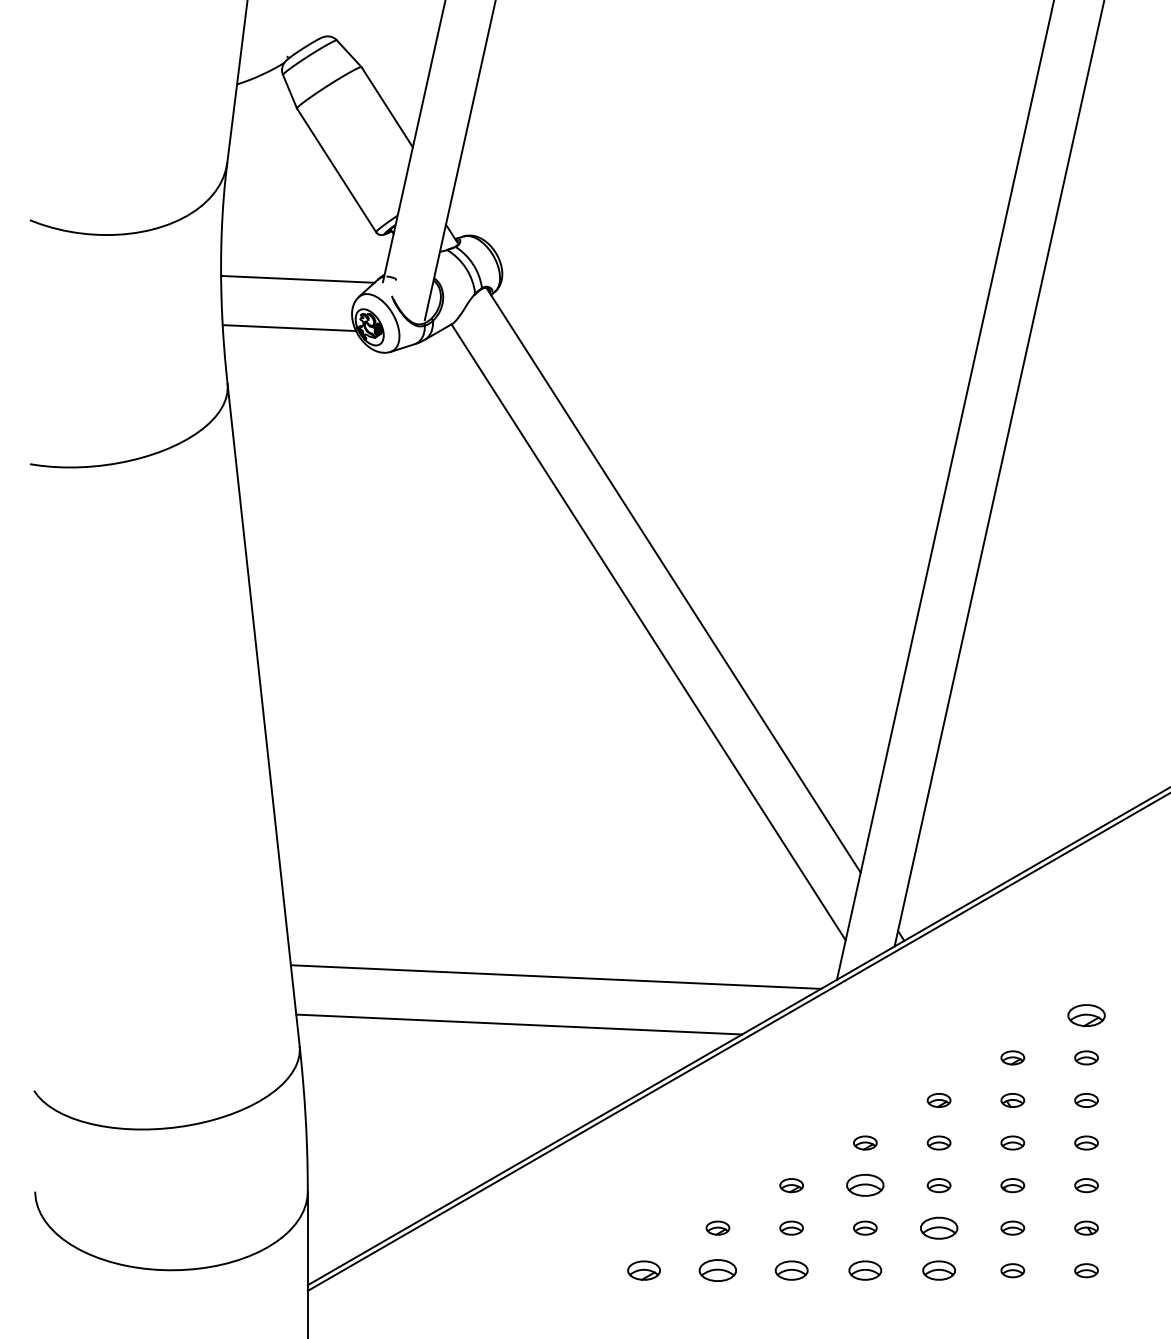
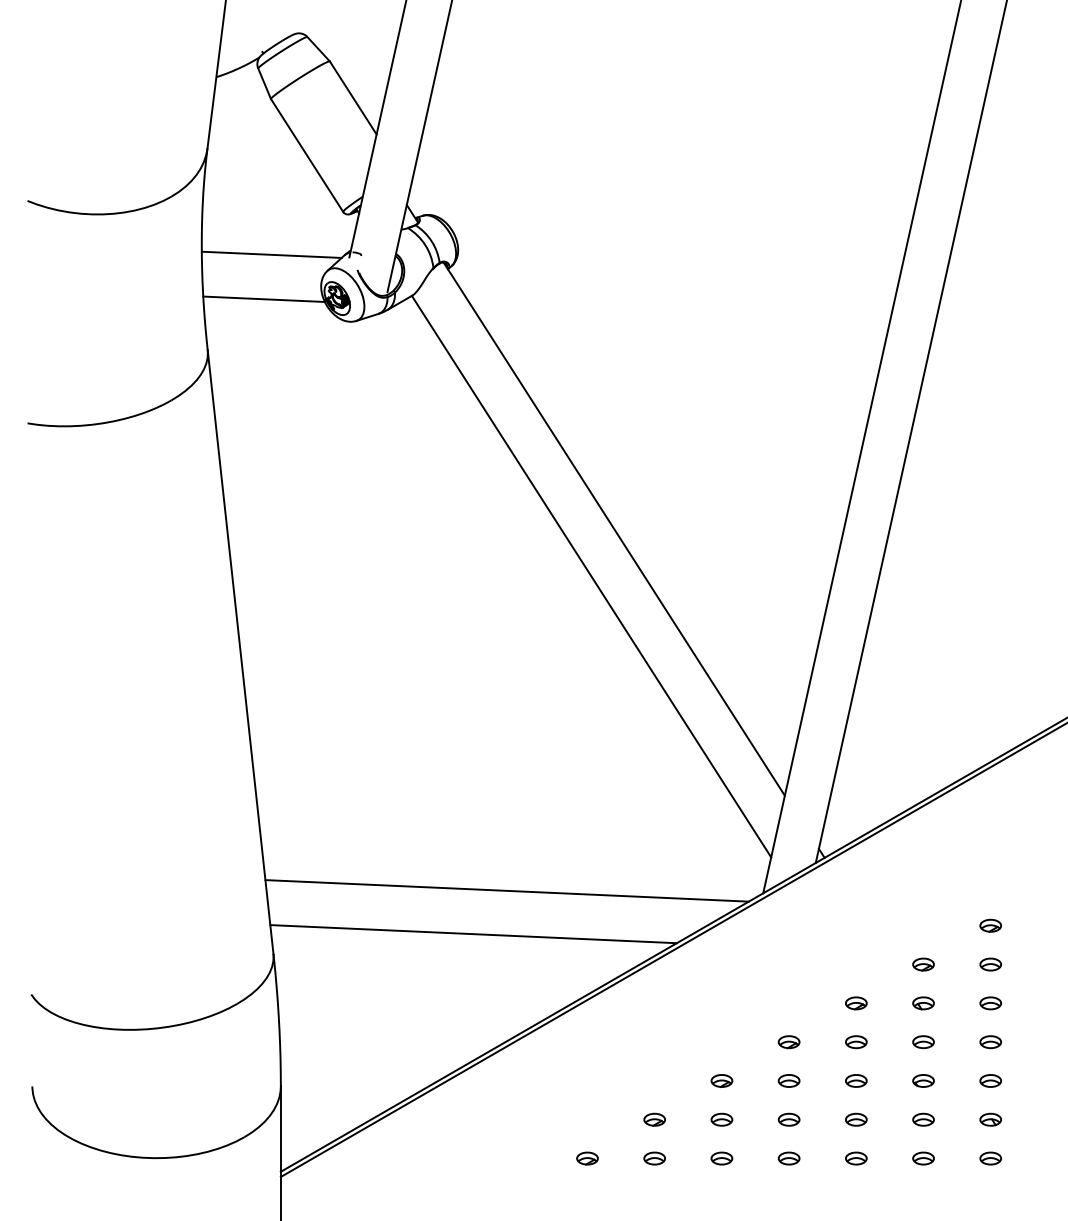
part: (1086, 1014) -> (990, 925), size x0.62
part: (865, 1185) -> (789, 1080), size x0.62
part: (938, 1227) -> (855, 1119), size x0.62
part: (644, 1270) -> (587, 1158), size x0.71
part: (717, 1270) -> (654, 1158), size x0.62
part: (791, 1270) -> (721, 1158), size x0.71
part: (865, 1270) -> (789, 1158), size x0.71
part: (938, 1270) -> (855, 1158), size x0.71

